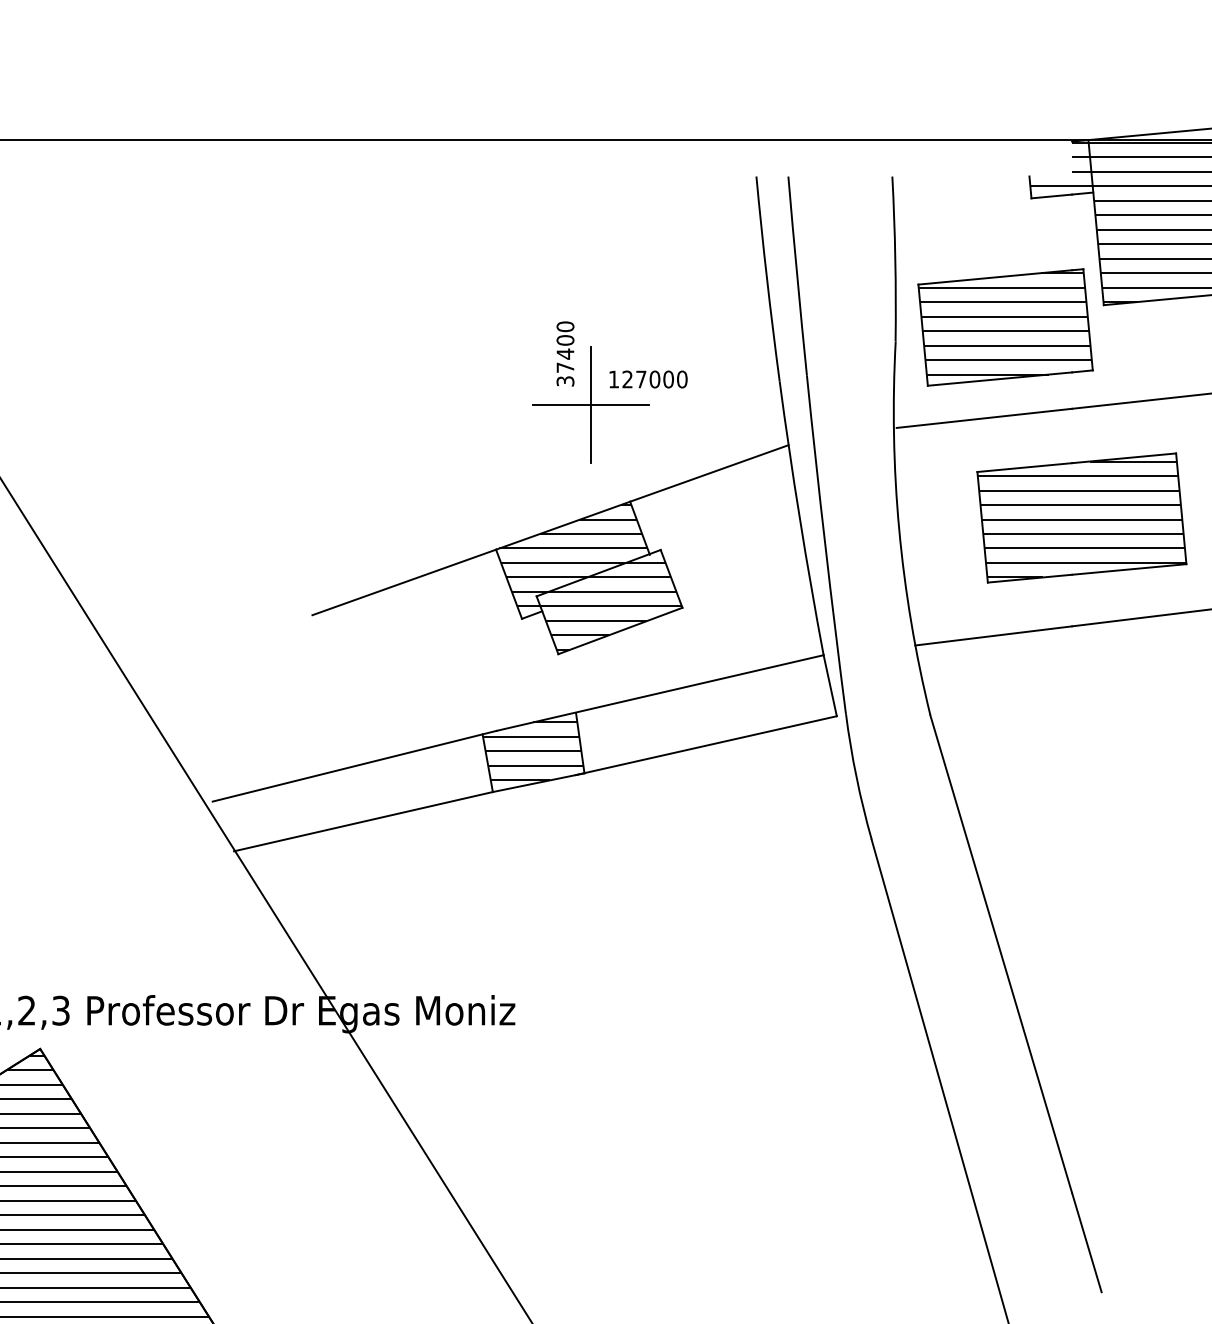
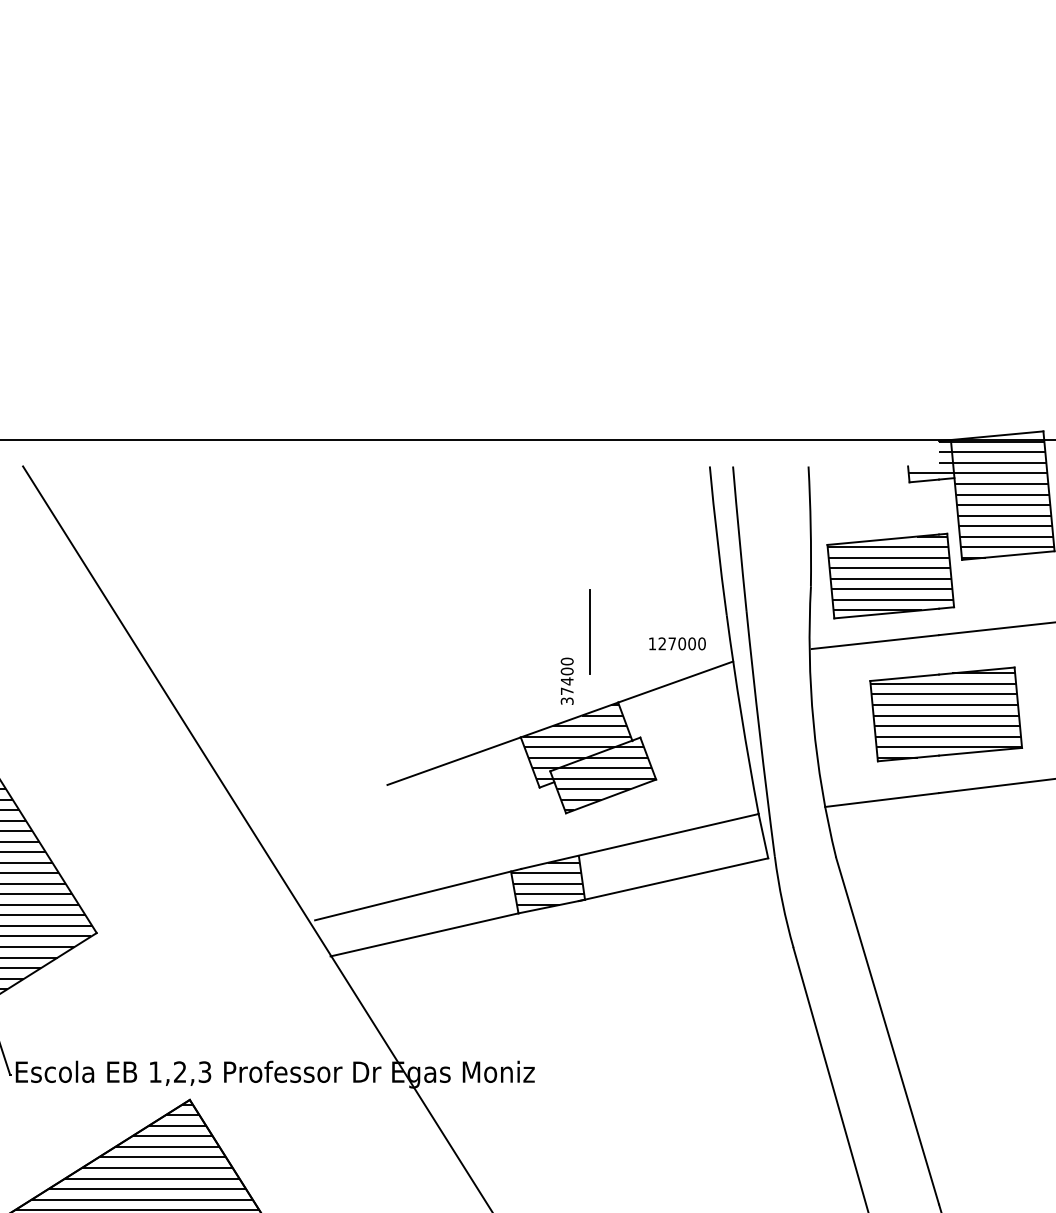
text: (564, 352) -> (566, 680), moved
text: (648, 379) -> (677, 643), moved
line: (590, 405) -> (589, 632), removed

